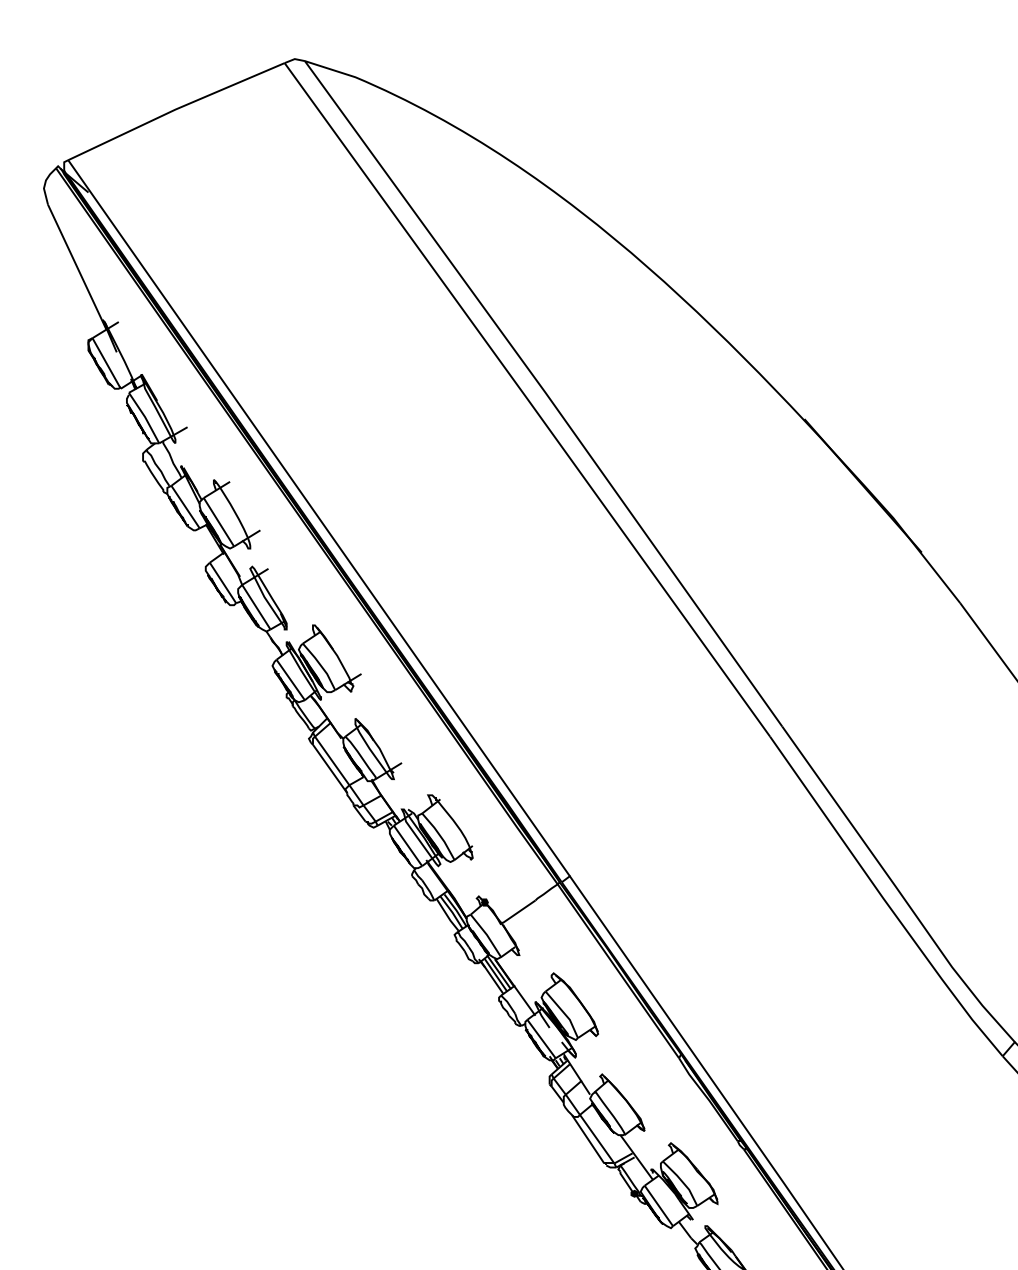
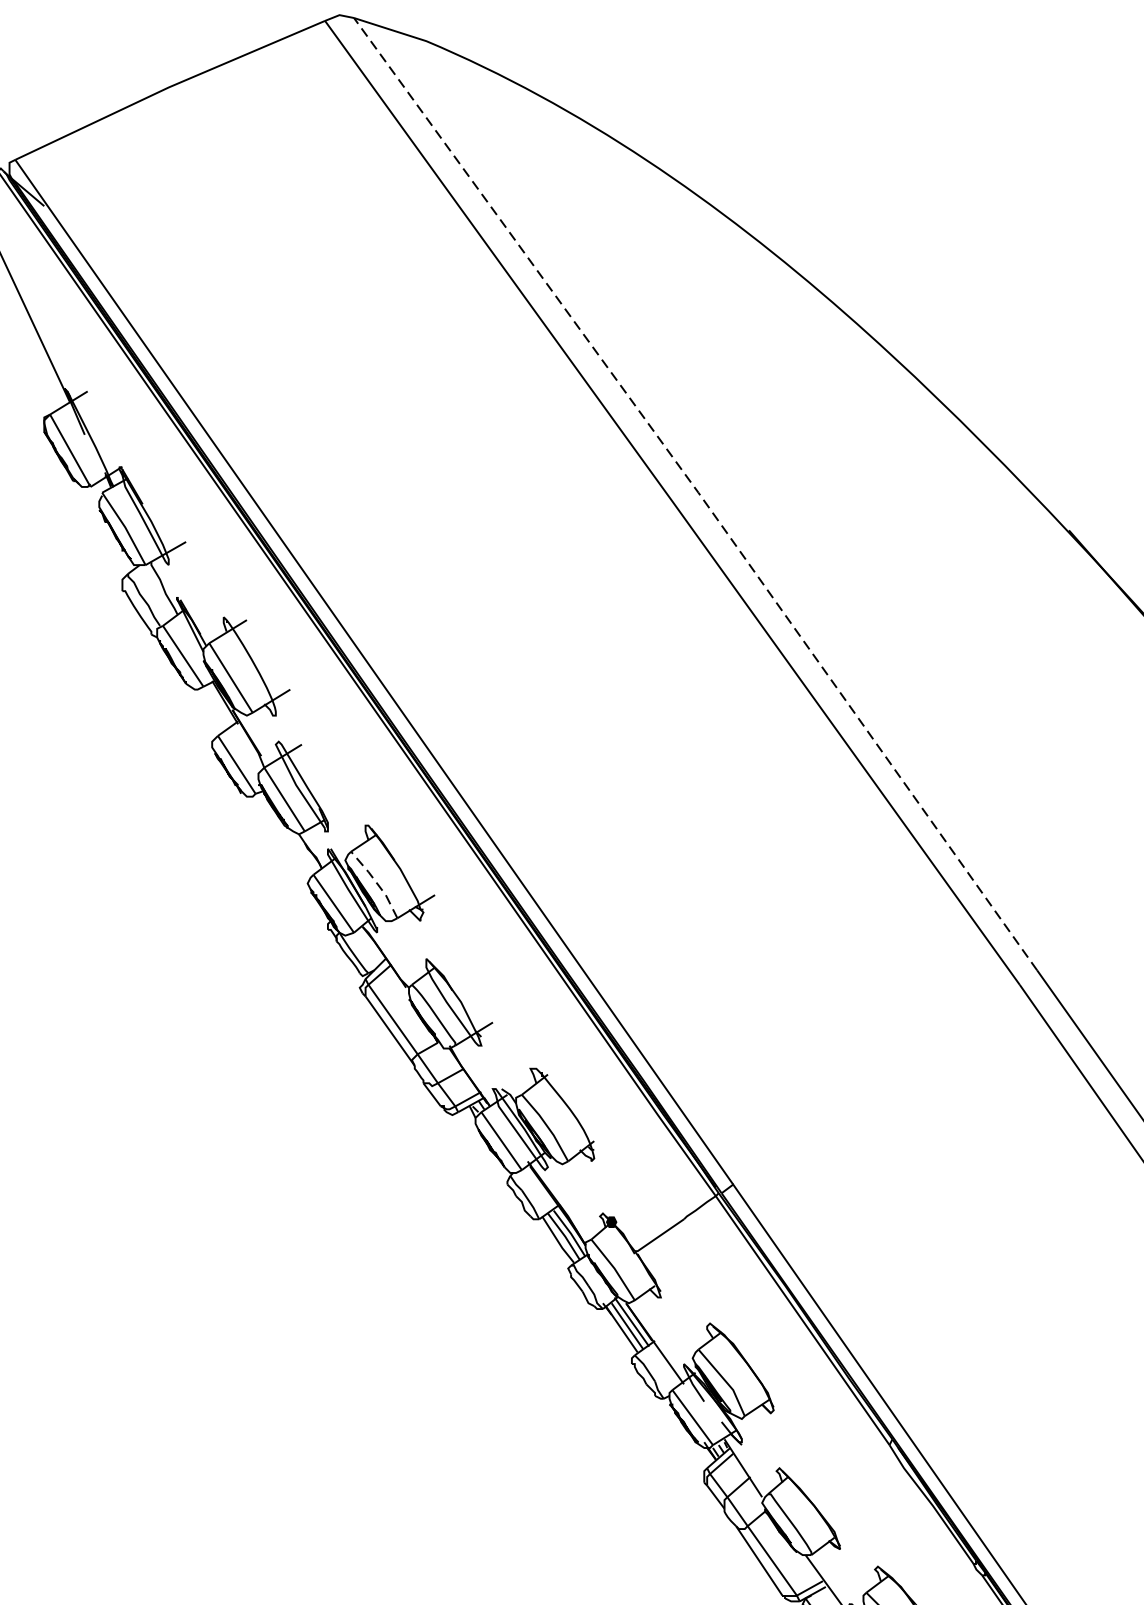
line: (545, 392) -> (698, 492), solid -> dashed
line: (320, 665) -> (376, 882), solid -> dashed

